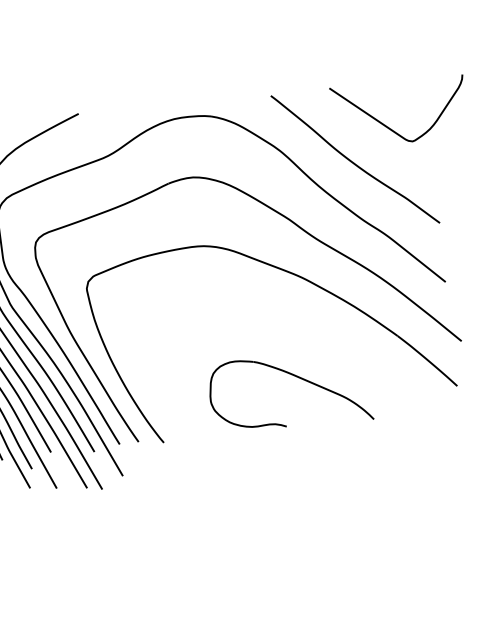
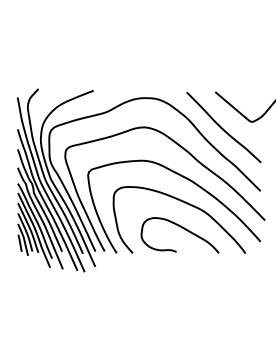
part: (291, 324) -> (184, 203), added

